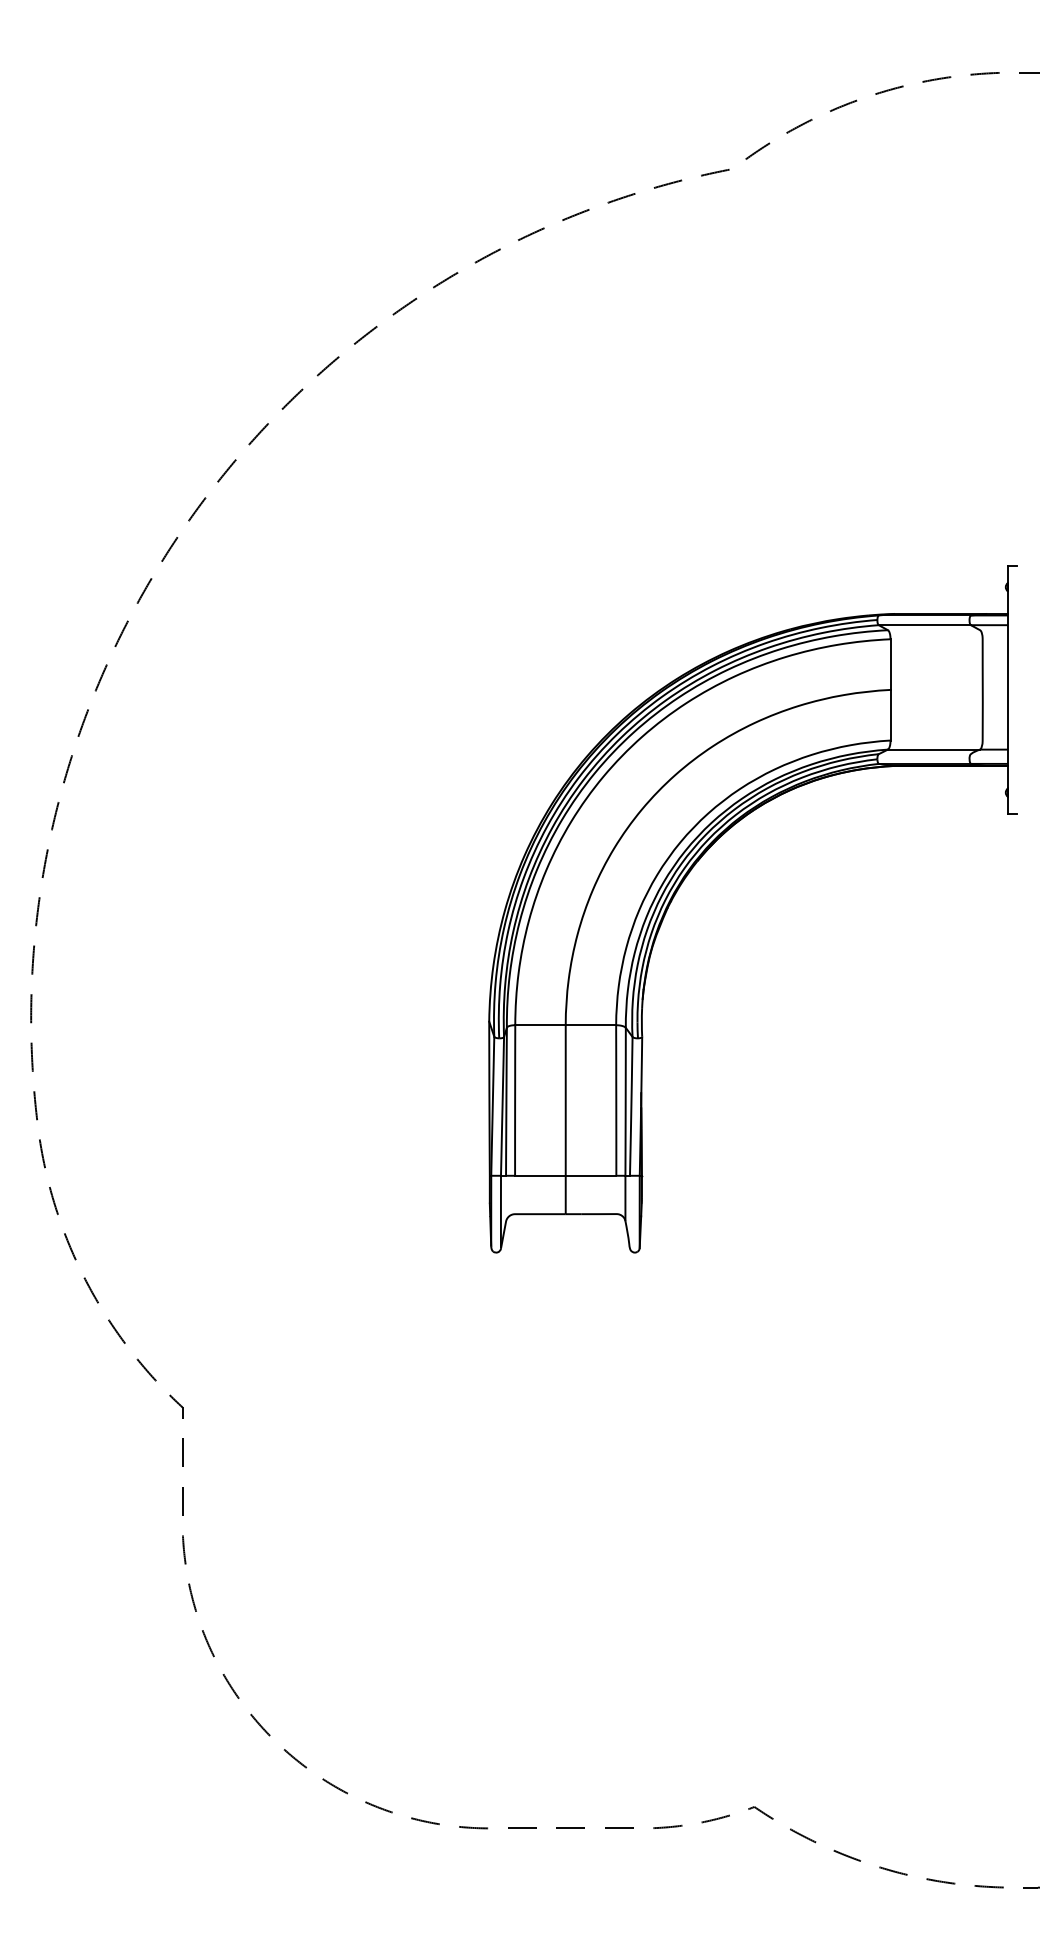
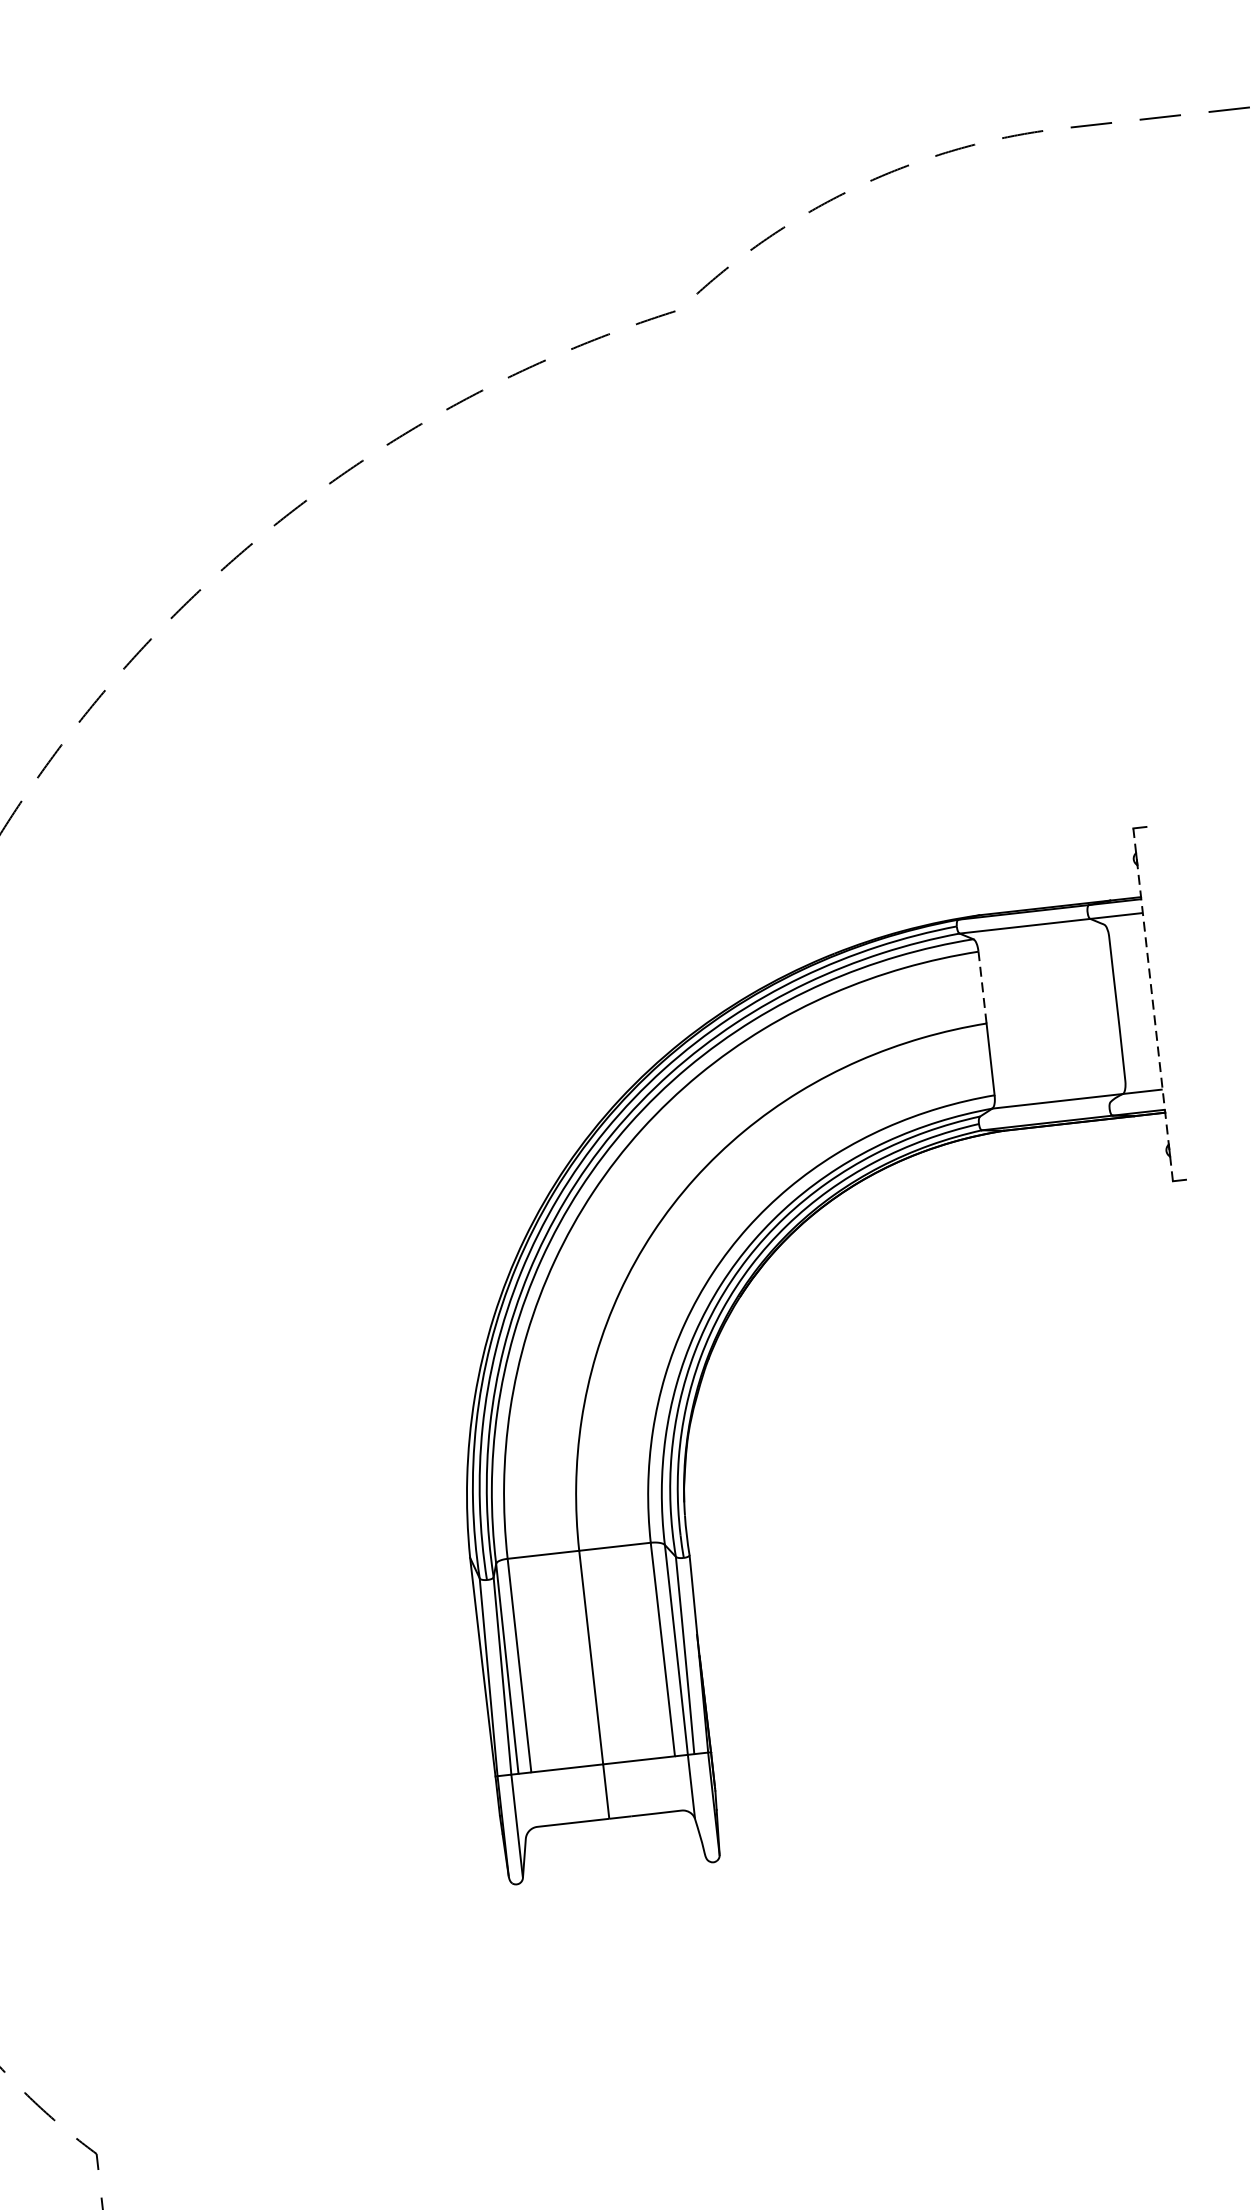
line: (890, 664) -> (982, 987), solid -> dashed
line: (1007, 689) -> (1152, 1004), solid -> dashed

